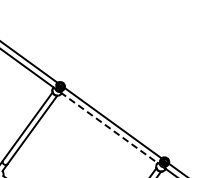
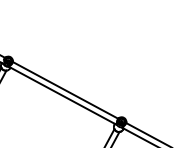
line: (109, 128) -> (62, 96), dashed -> solid

